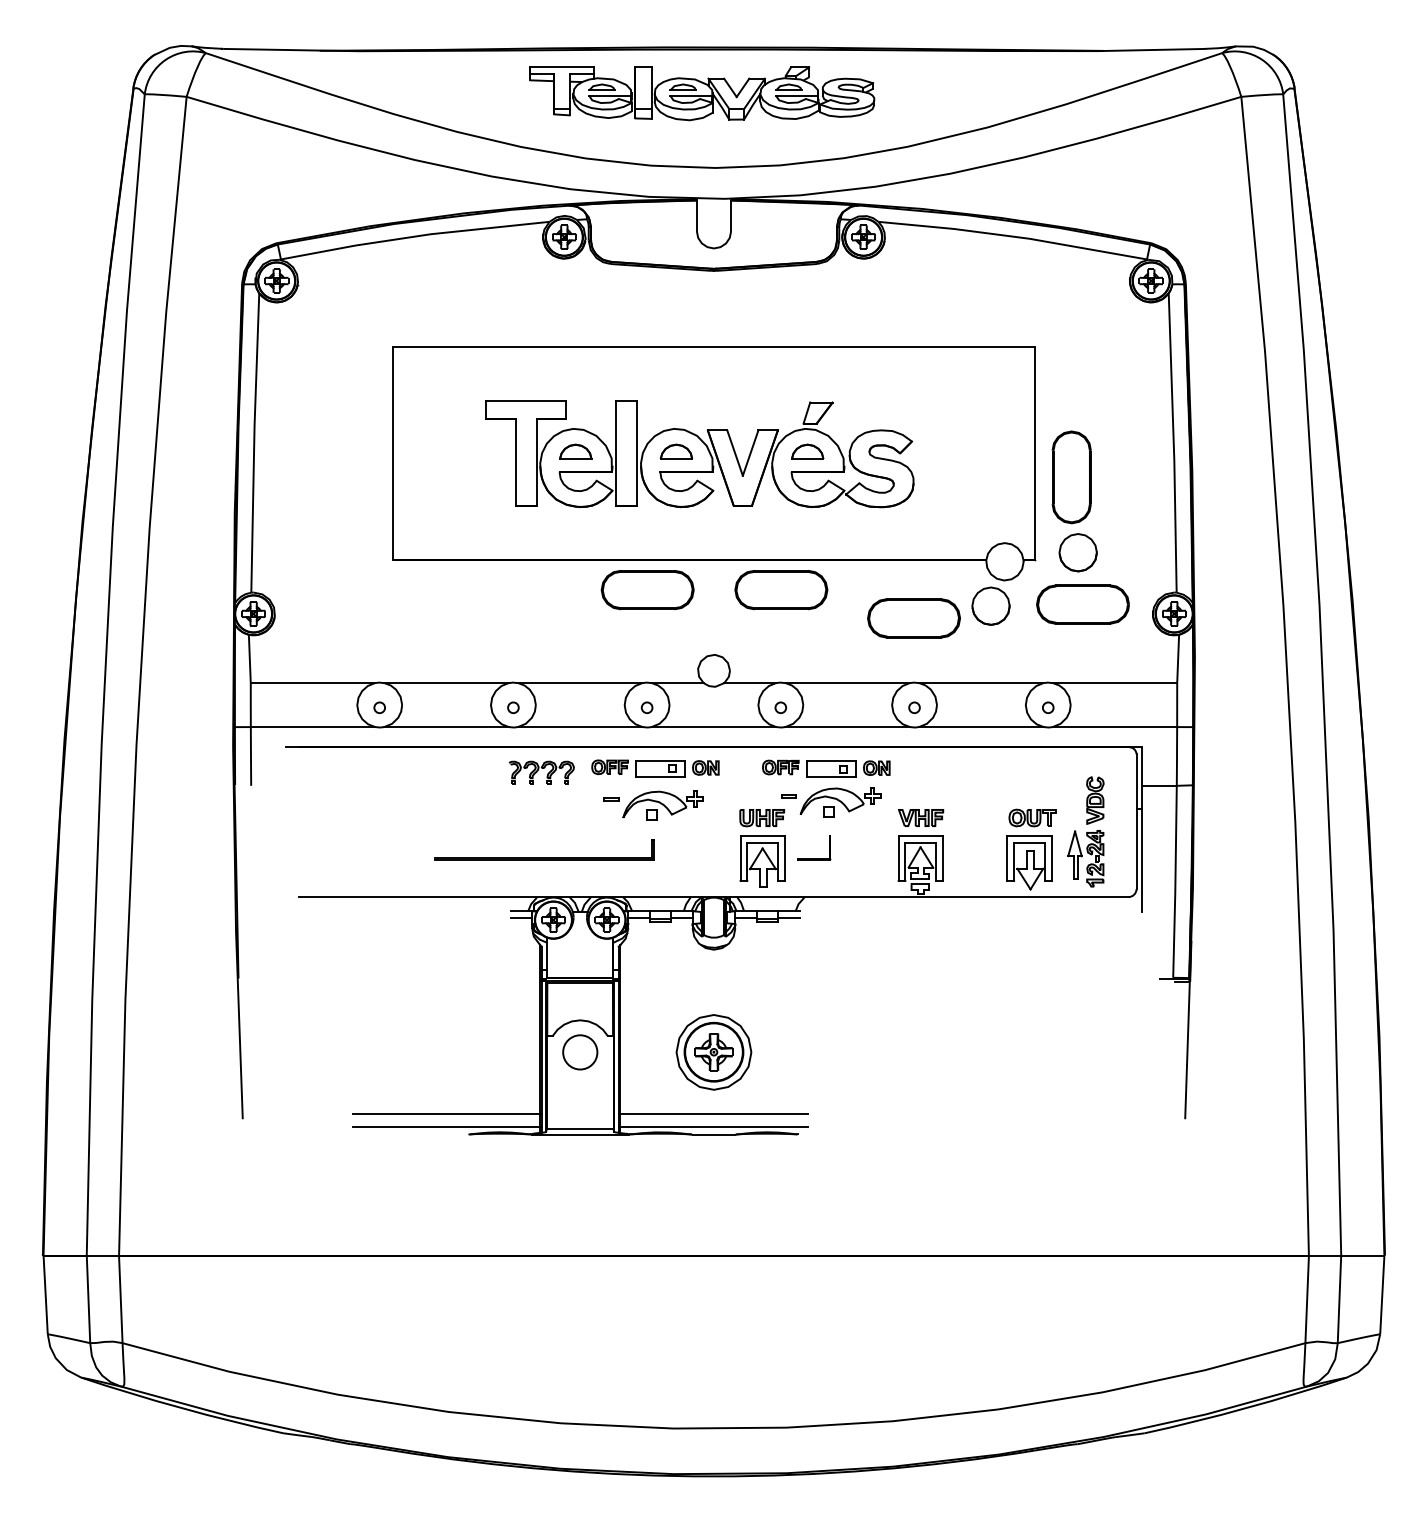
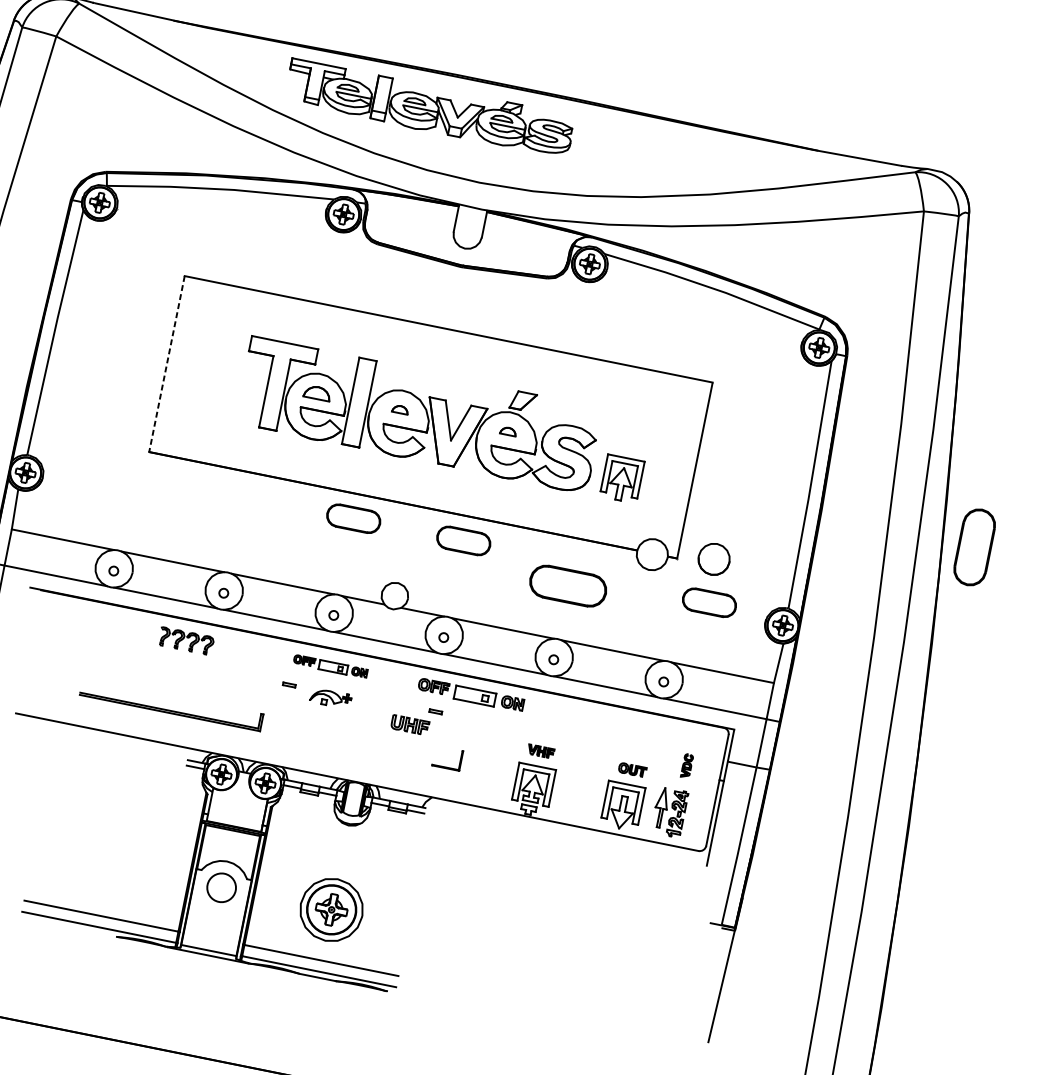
part: (702, 93) -> (430, 108), moved
part: (676, 451) -> (400, 409), size x0.6
part: (807, 451) -> (508, 431), size x0.6
line: (393, 454) -> (167, 364), solid -> dashed
part: (1071, 477) -> (974, 547), moved
part: (647, 590) -> (353, 518), size x0.7
part: (781, 590) -> (463, 541), size x0.7
part: (1082, 604) -> (709, 602), size x0.7
part: (990, 605) -> (633, 588), removed
part: (655, 768) -> (330, 666), size x0.7
part: (541, 772) -> (185, 641), moved
part: (1095, 800) -> (687, 766), size x0.6
part: (840, 802) -> (477, 725), removed
part: (662, 805) -> (330, 698), size x0.6
part: (921, 817) -> (541, 751), size x0.7
part: (1032, 817) -> (632, 769), size x0.7
part: (544, 857) -> (170, 710), moved
part: (762, 861) -> (621, 478), moved

